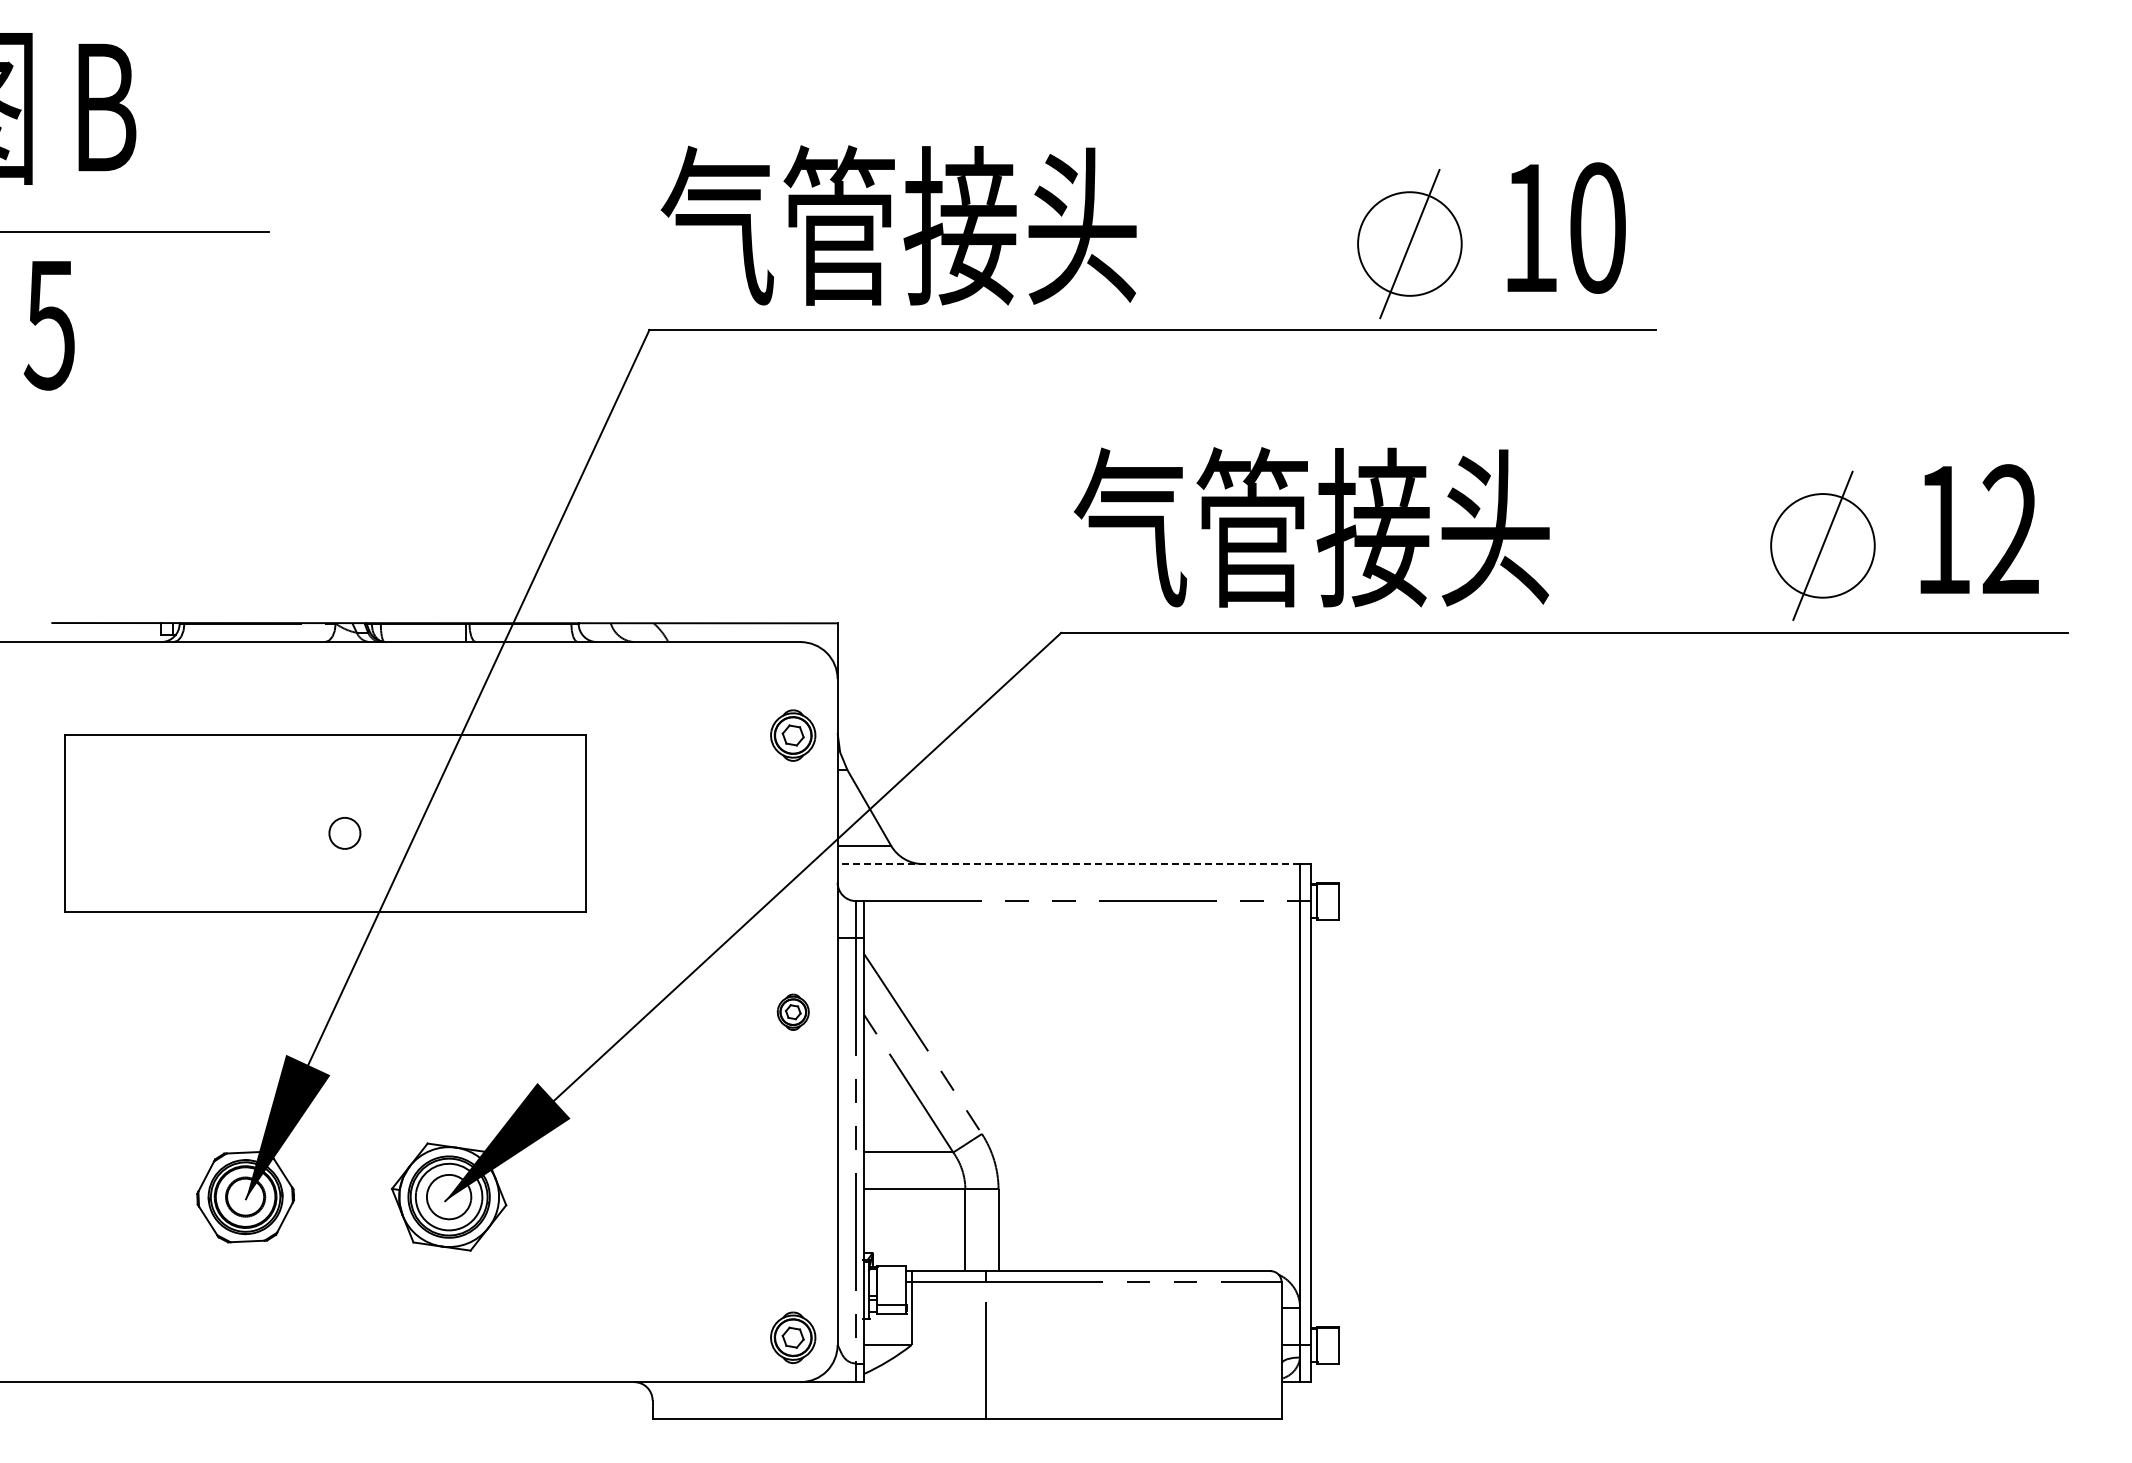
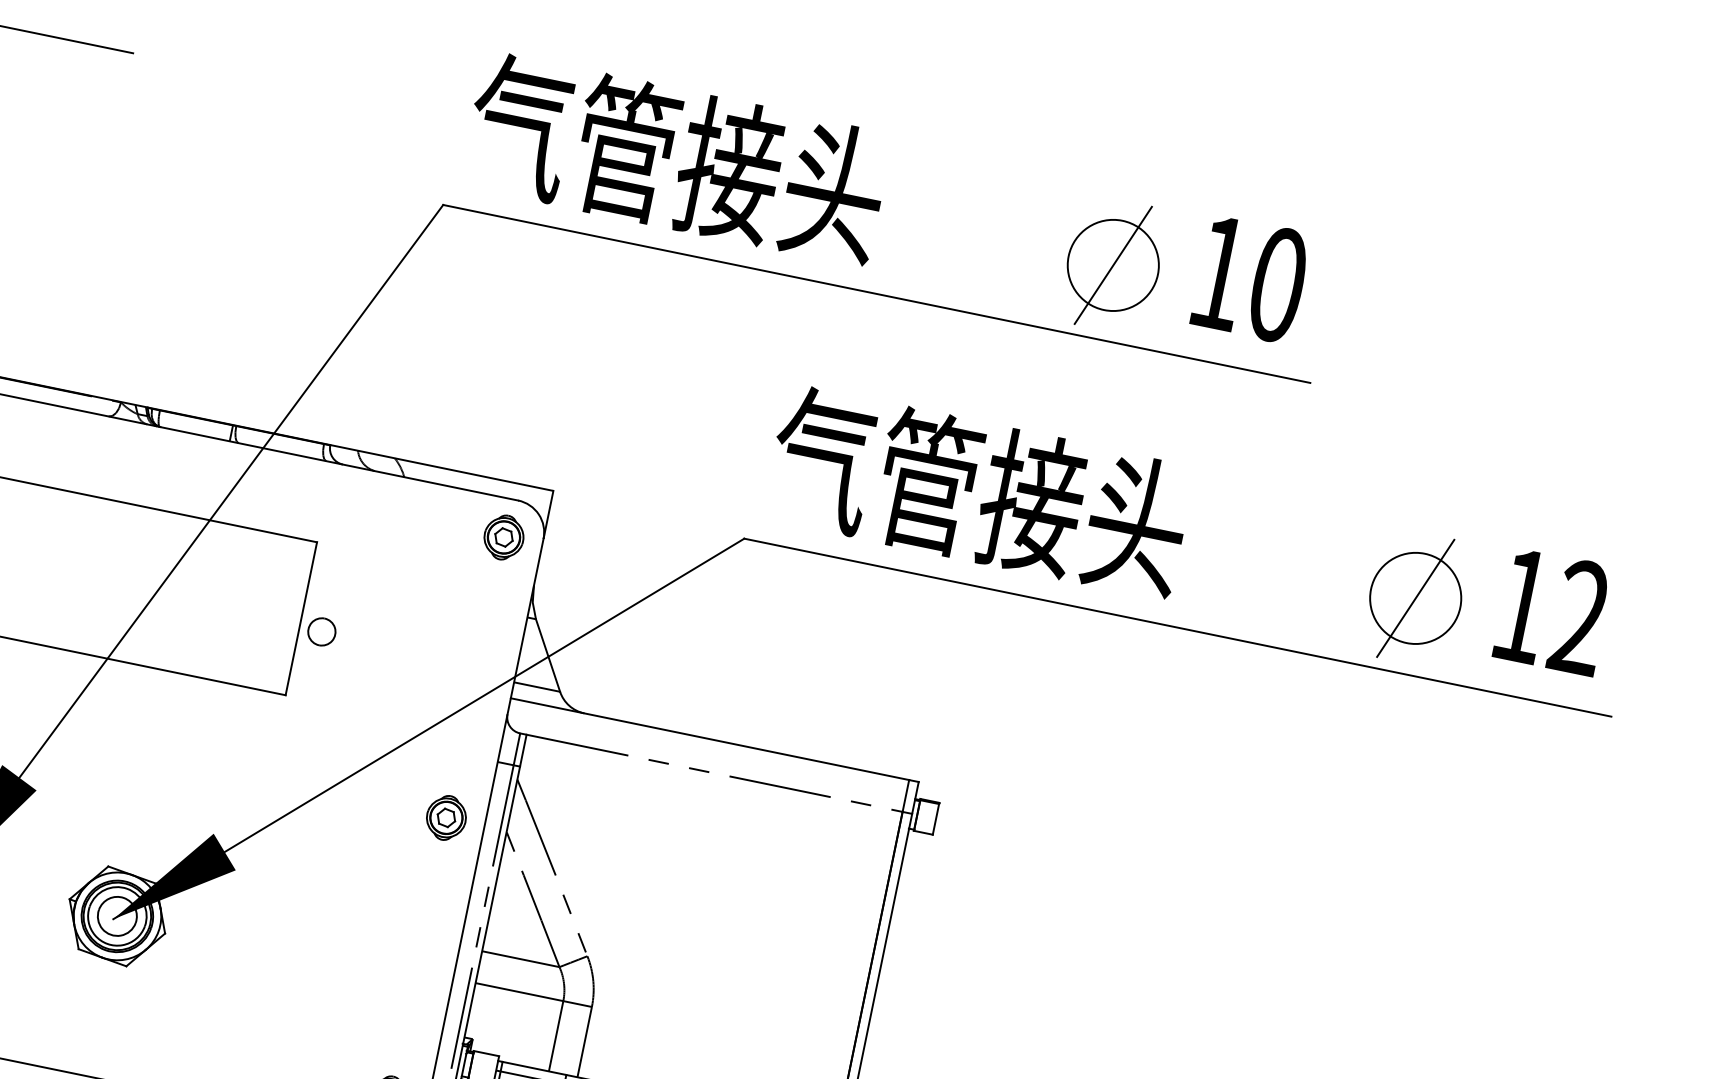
part: (793, 735) -> (504, 537), moved
part: (344, 833) -> (321, 631), moved
line: (1068, 864) -> (709, 739), dashed -> solid
part: (793, 1012) -> (446, 818), size x1.43

